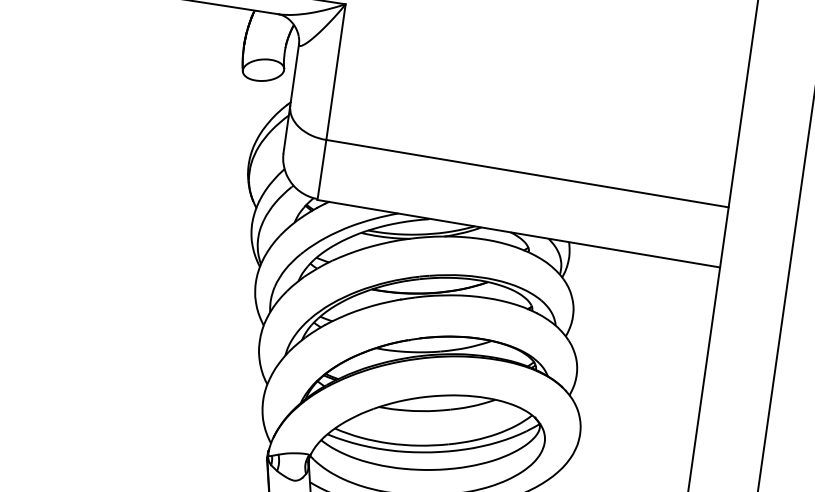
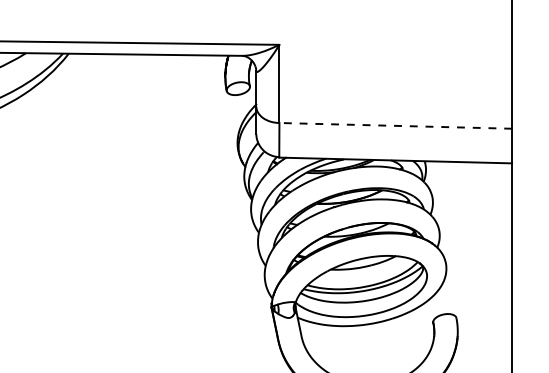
line: (527, 172) -> (395, 125), solid -> dashed

